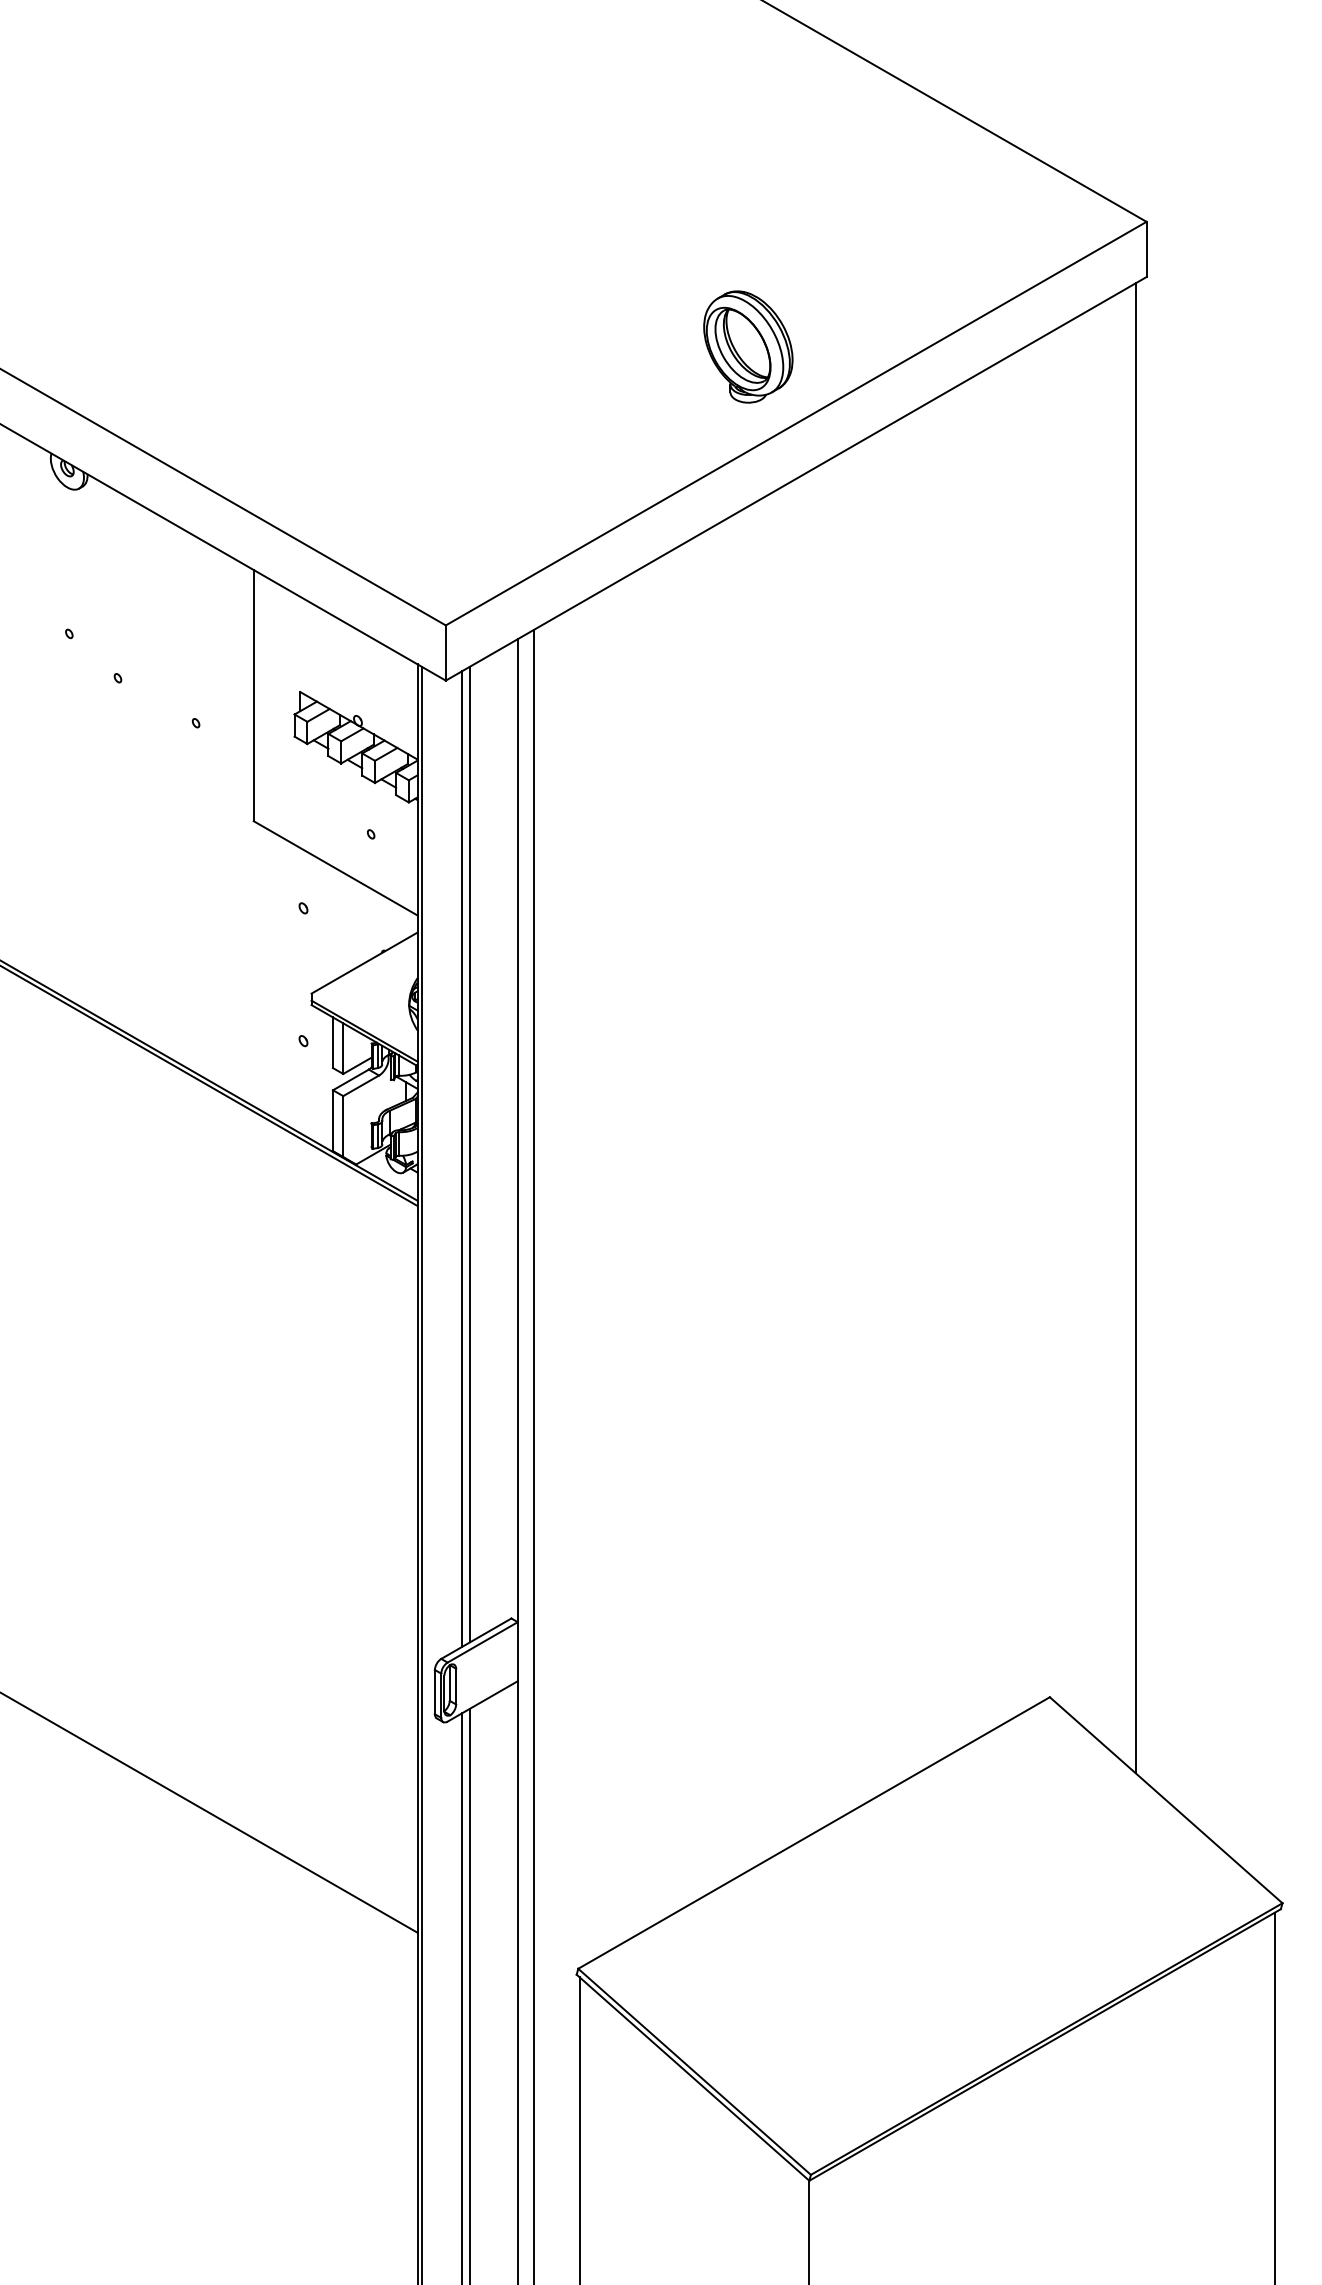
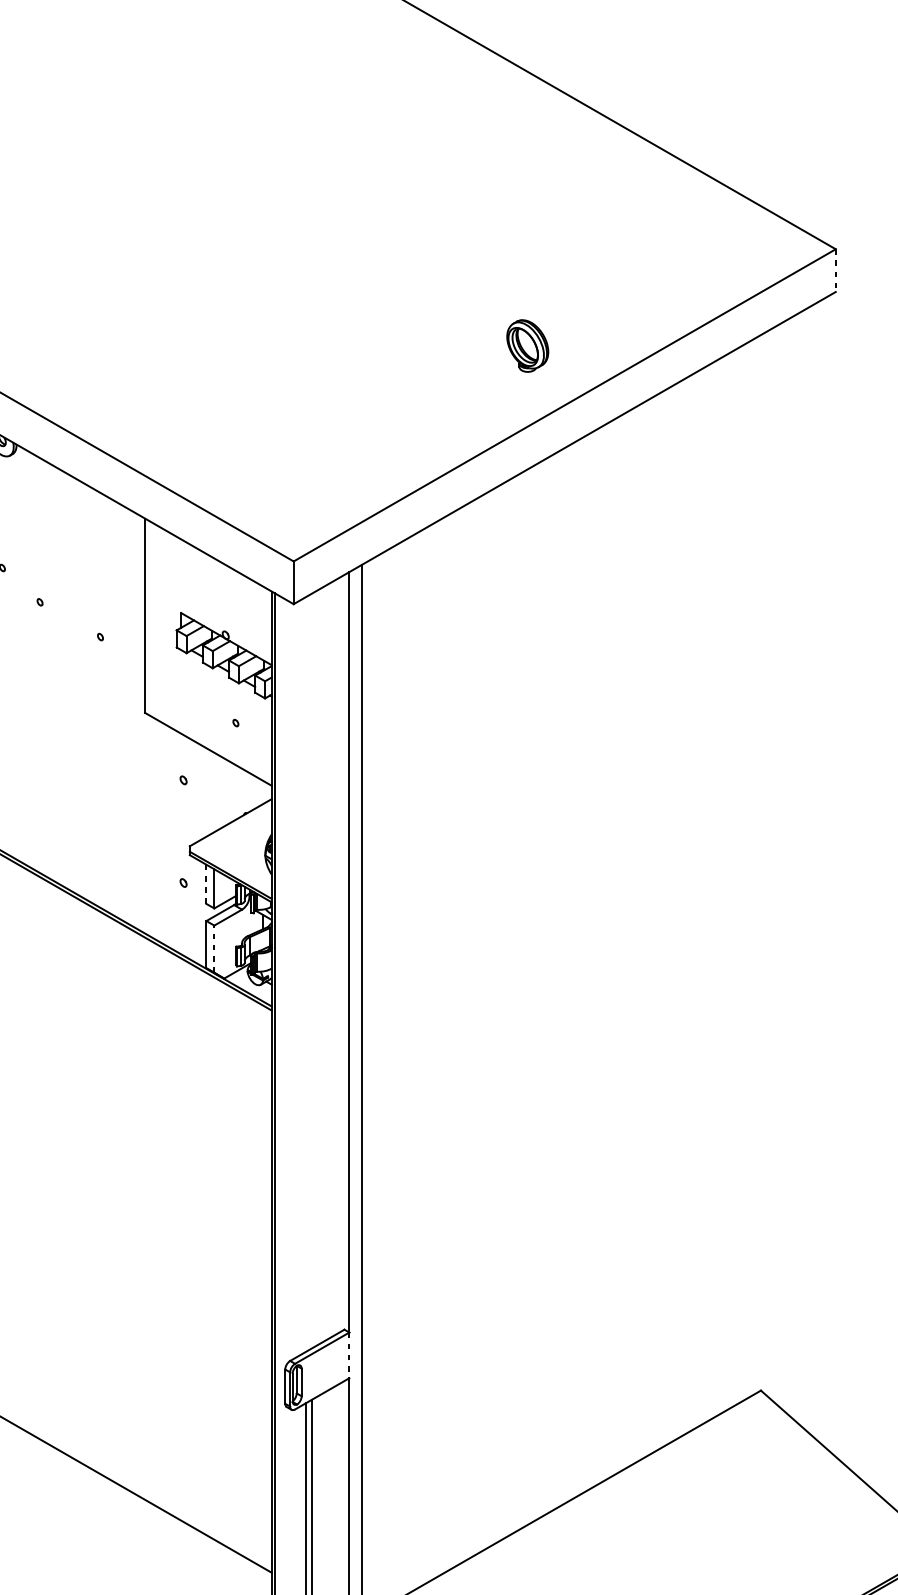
line: (1146, 249) -> (835, 270), solid -> dashed
part: (748, 346) -> (527, 345), size x0.6
line: (1135, 1028) -> (827, 873), removed
line: (333, 1042) -> (206, 884), solid -> dashed
line: (343, 1126) -> (214, 949), solid -> dashed
line: (469, 1154) -> (312, 970), removed
line: (462, 1159) -> (306, 974), removed
line: (517, 1651) -> (349, 1355), solid -> dashed

